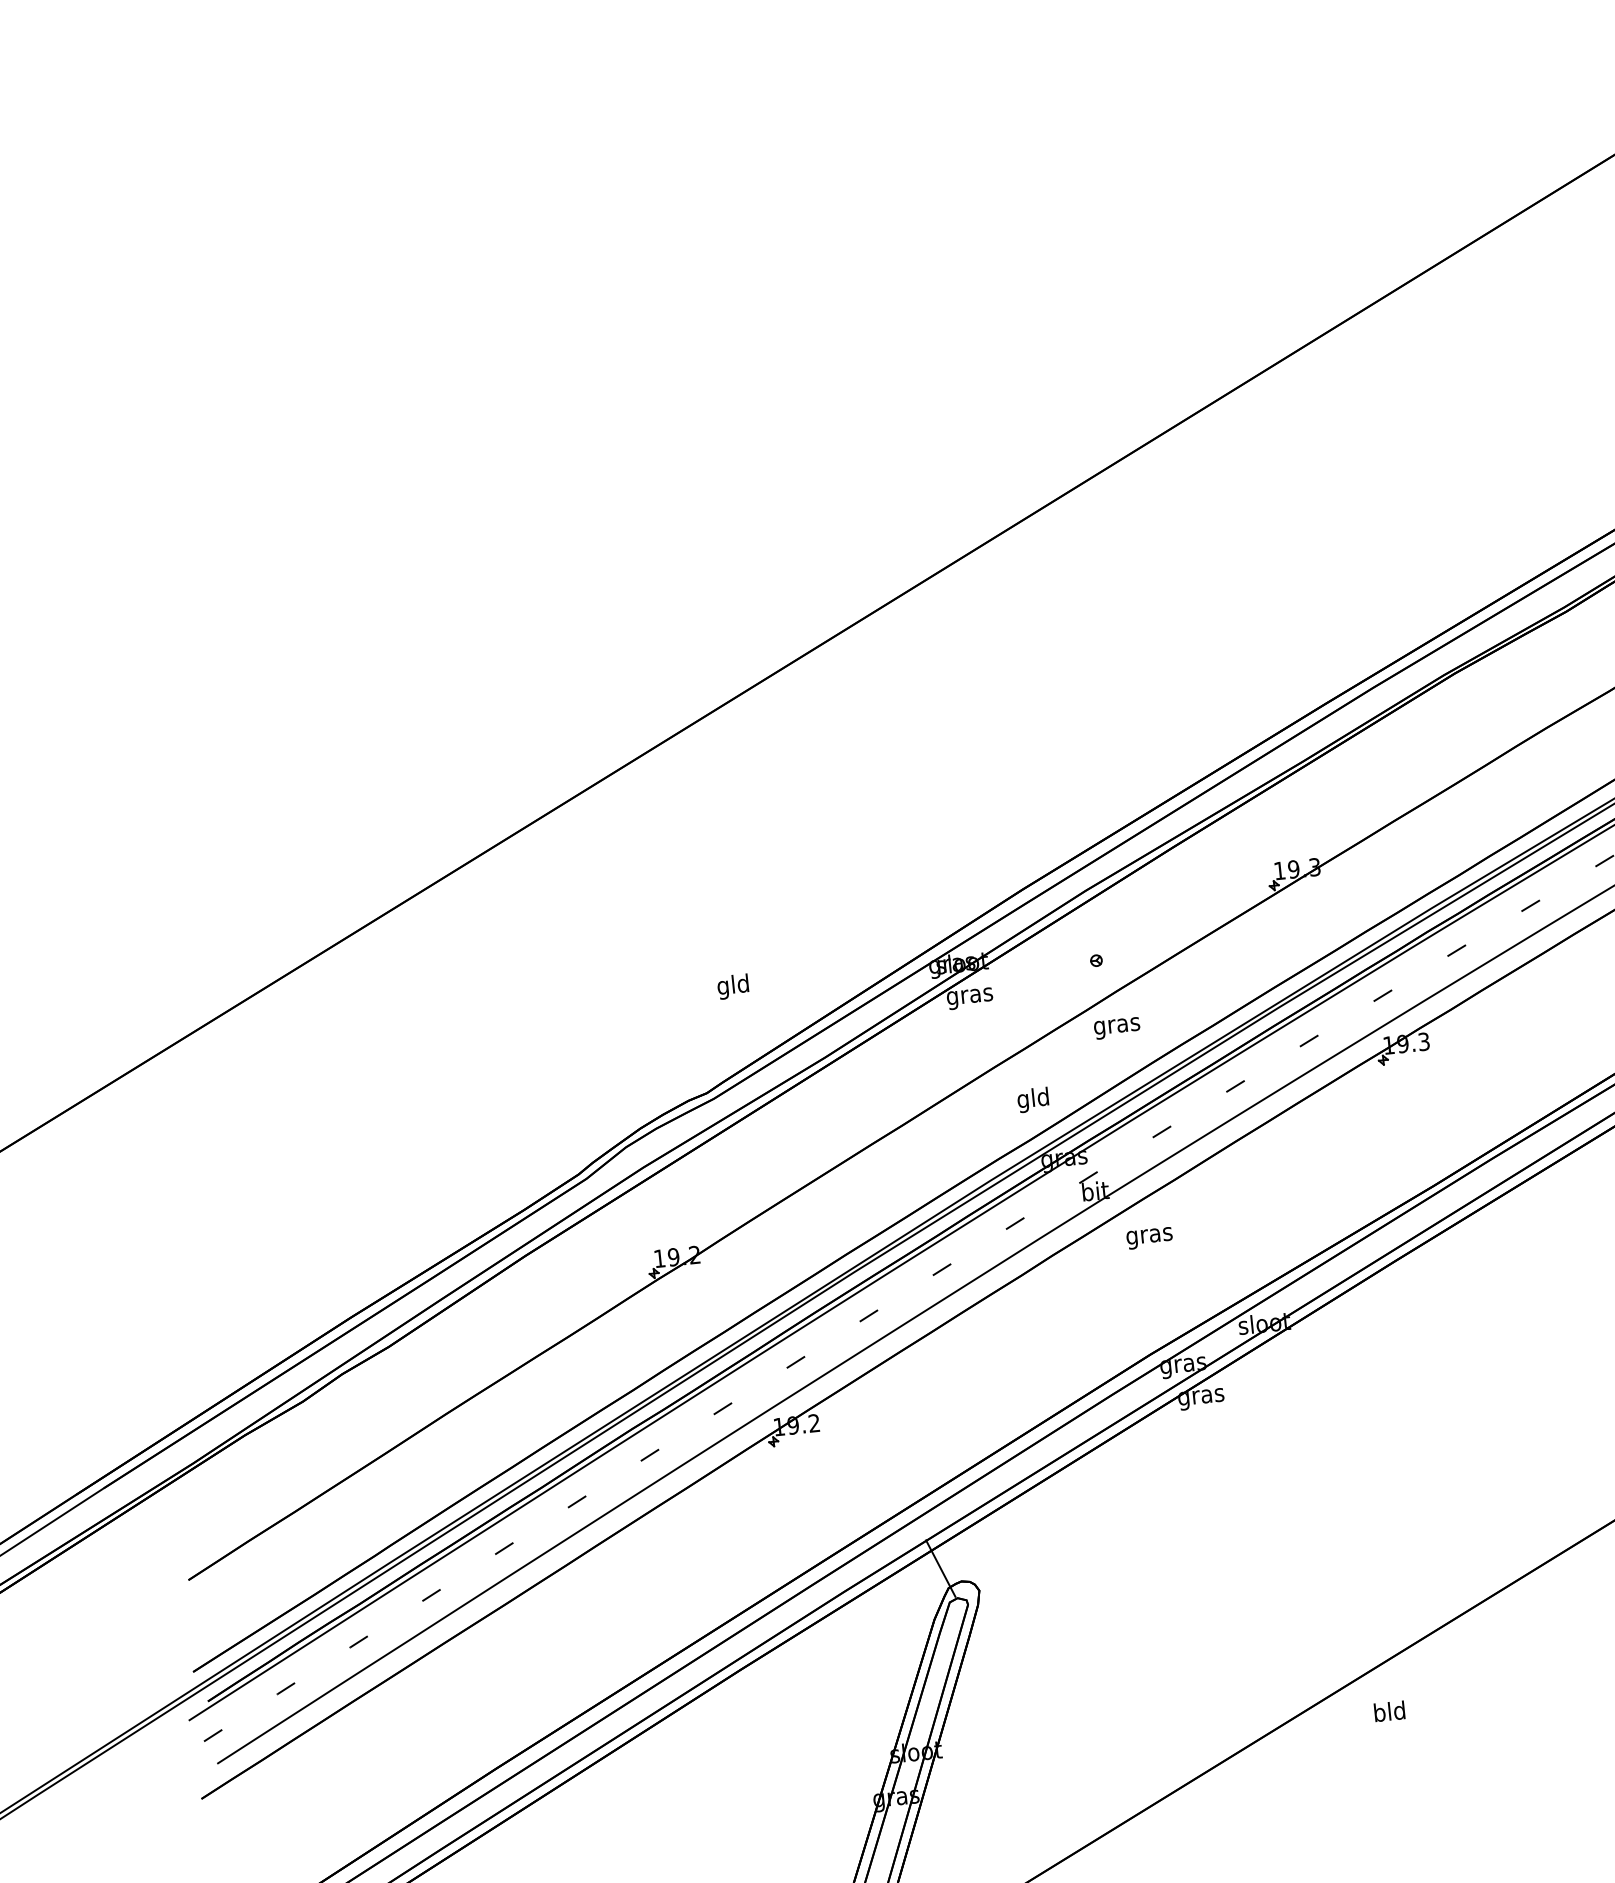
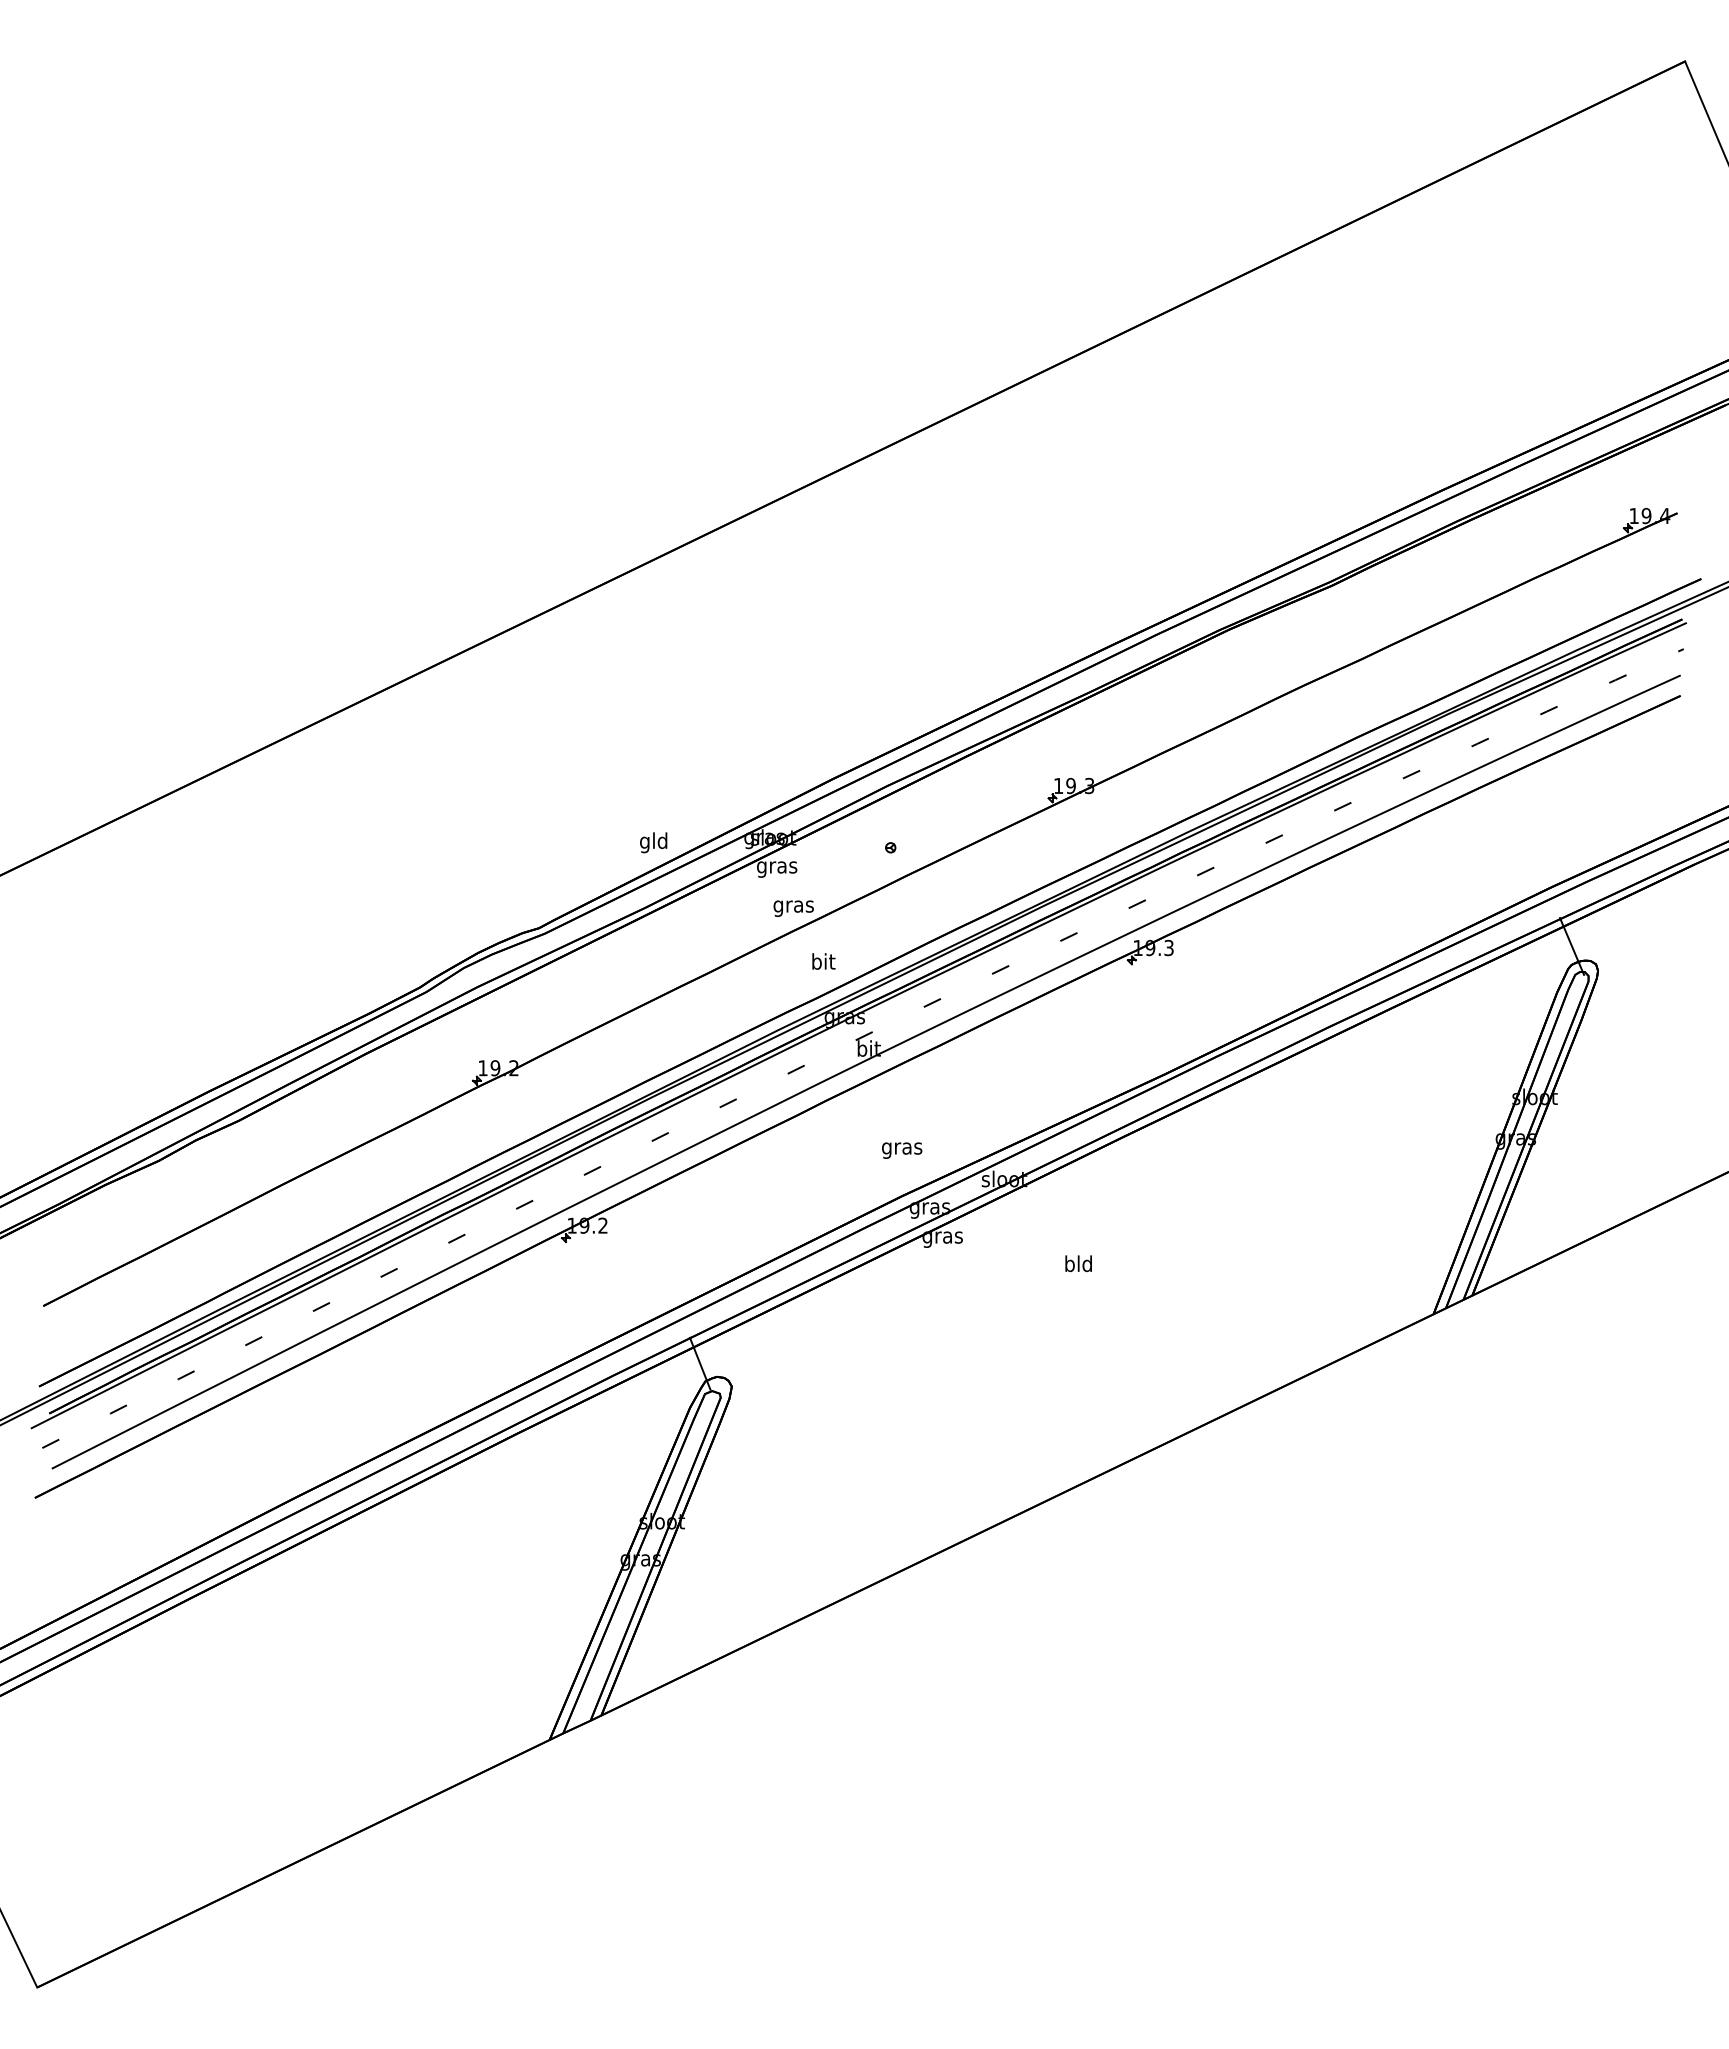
text: (732, 986) -> (653, 842), moved
text: (1116, 1028) -> (793, 908), moved
text: (1032, 1100) -> (822, 963), gld -> bit
text: (1150, 1238) -> (902, 1150), moved
text: (1389, 1711) -> (1078, 1263), moved

